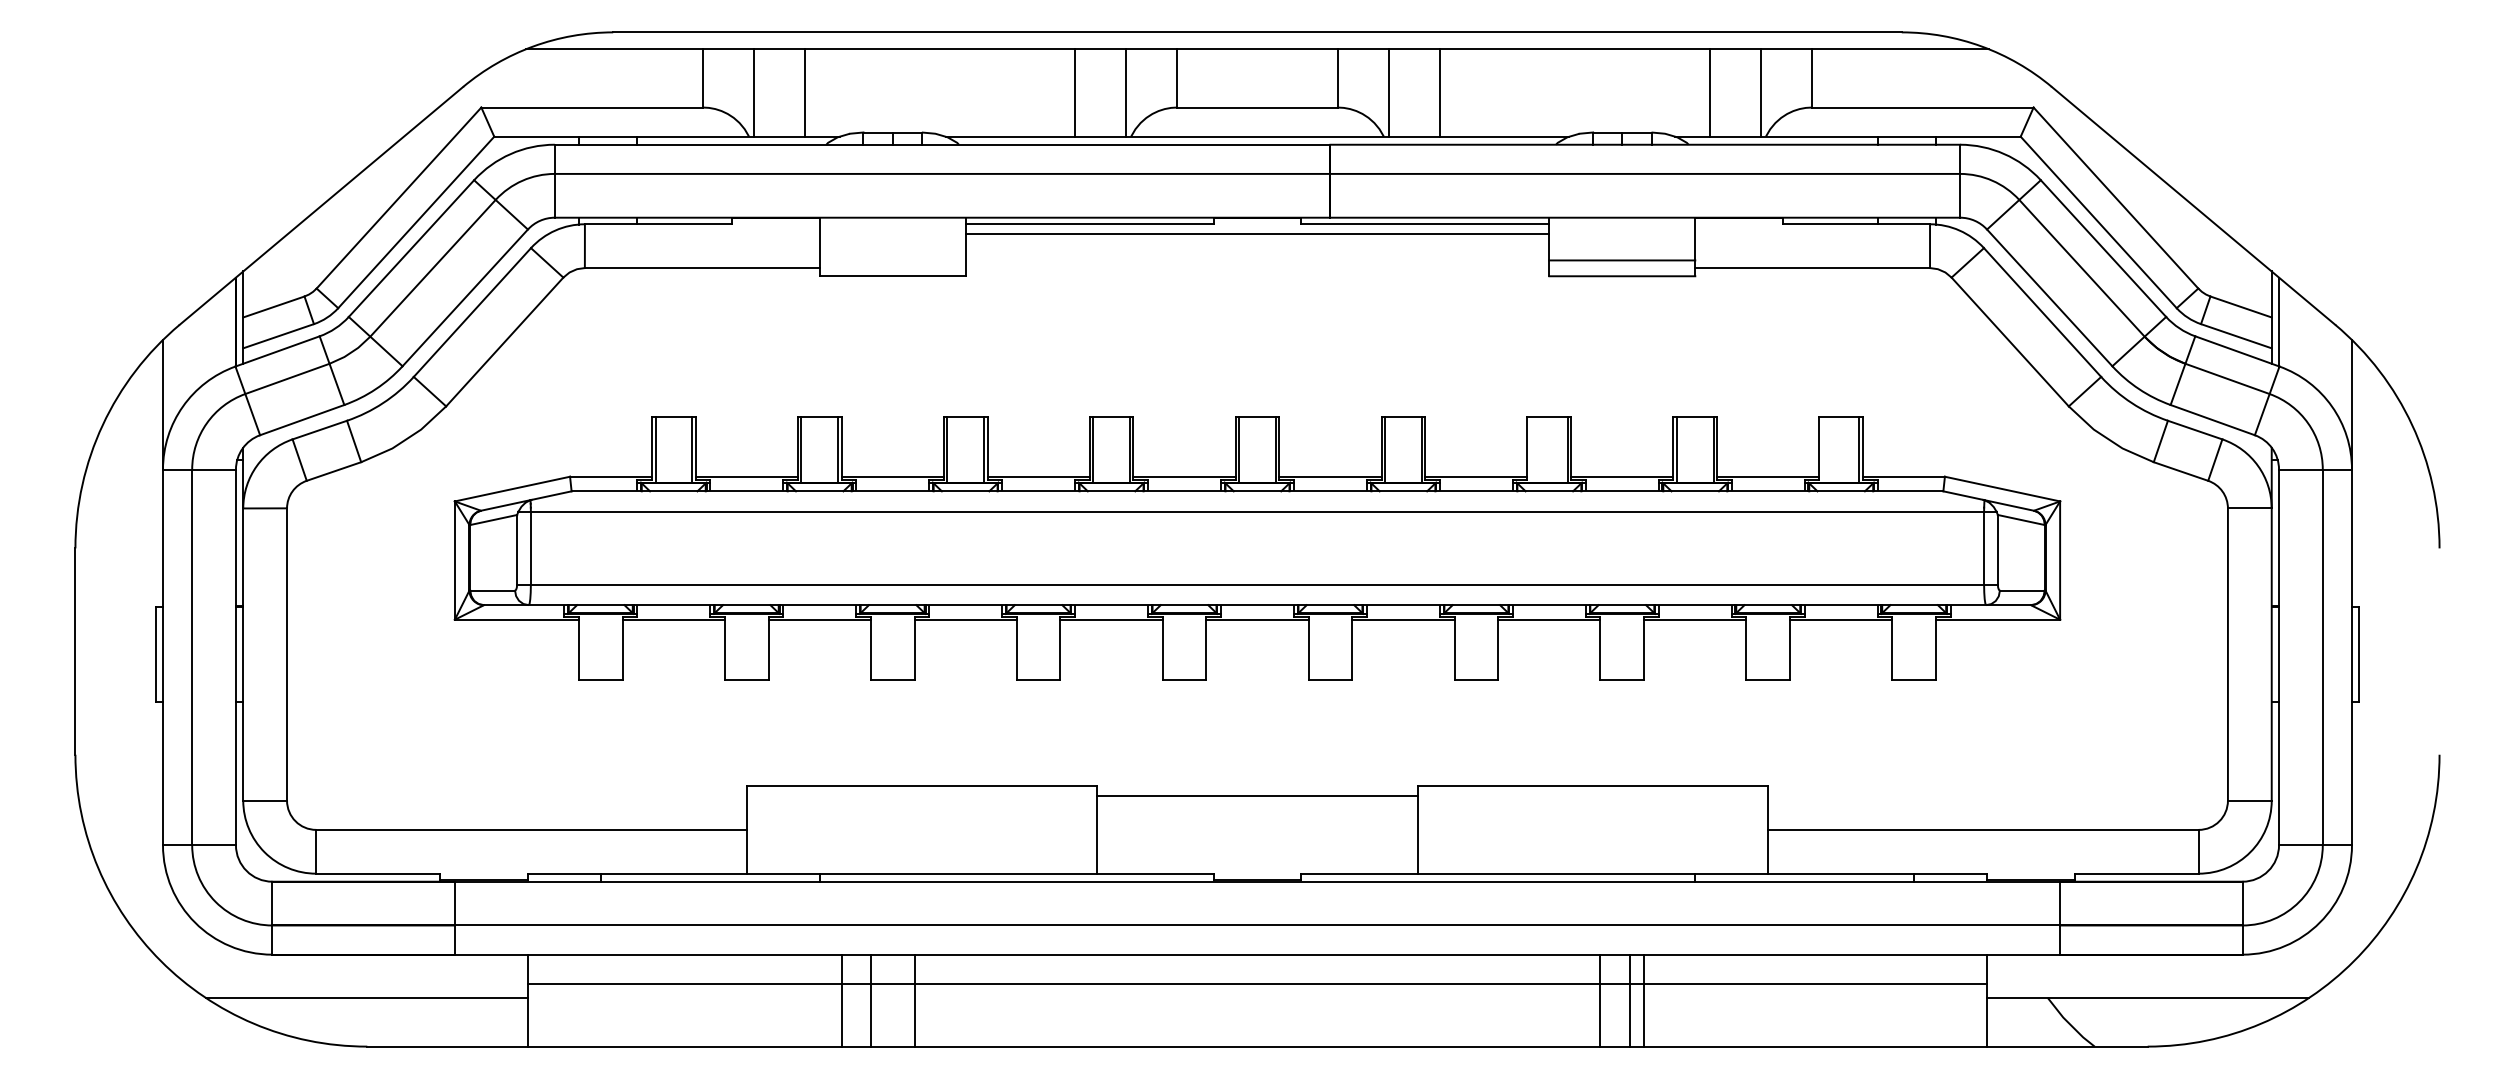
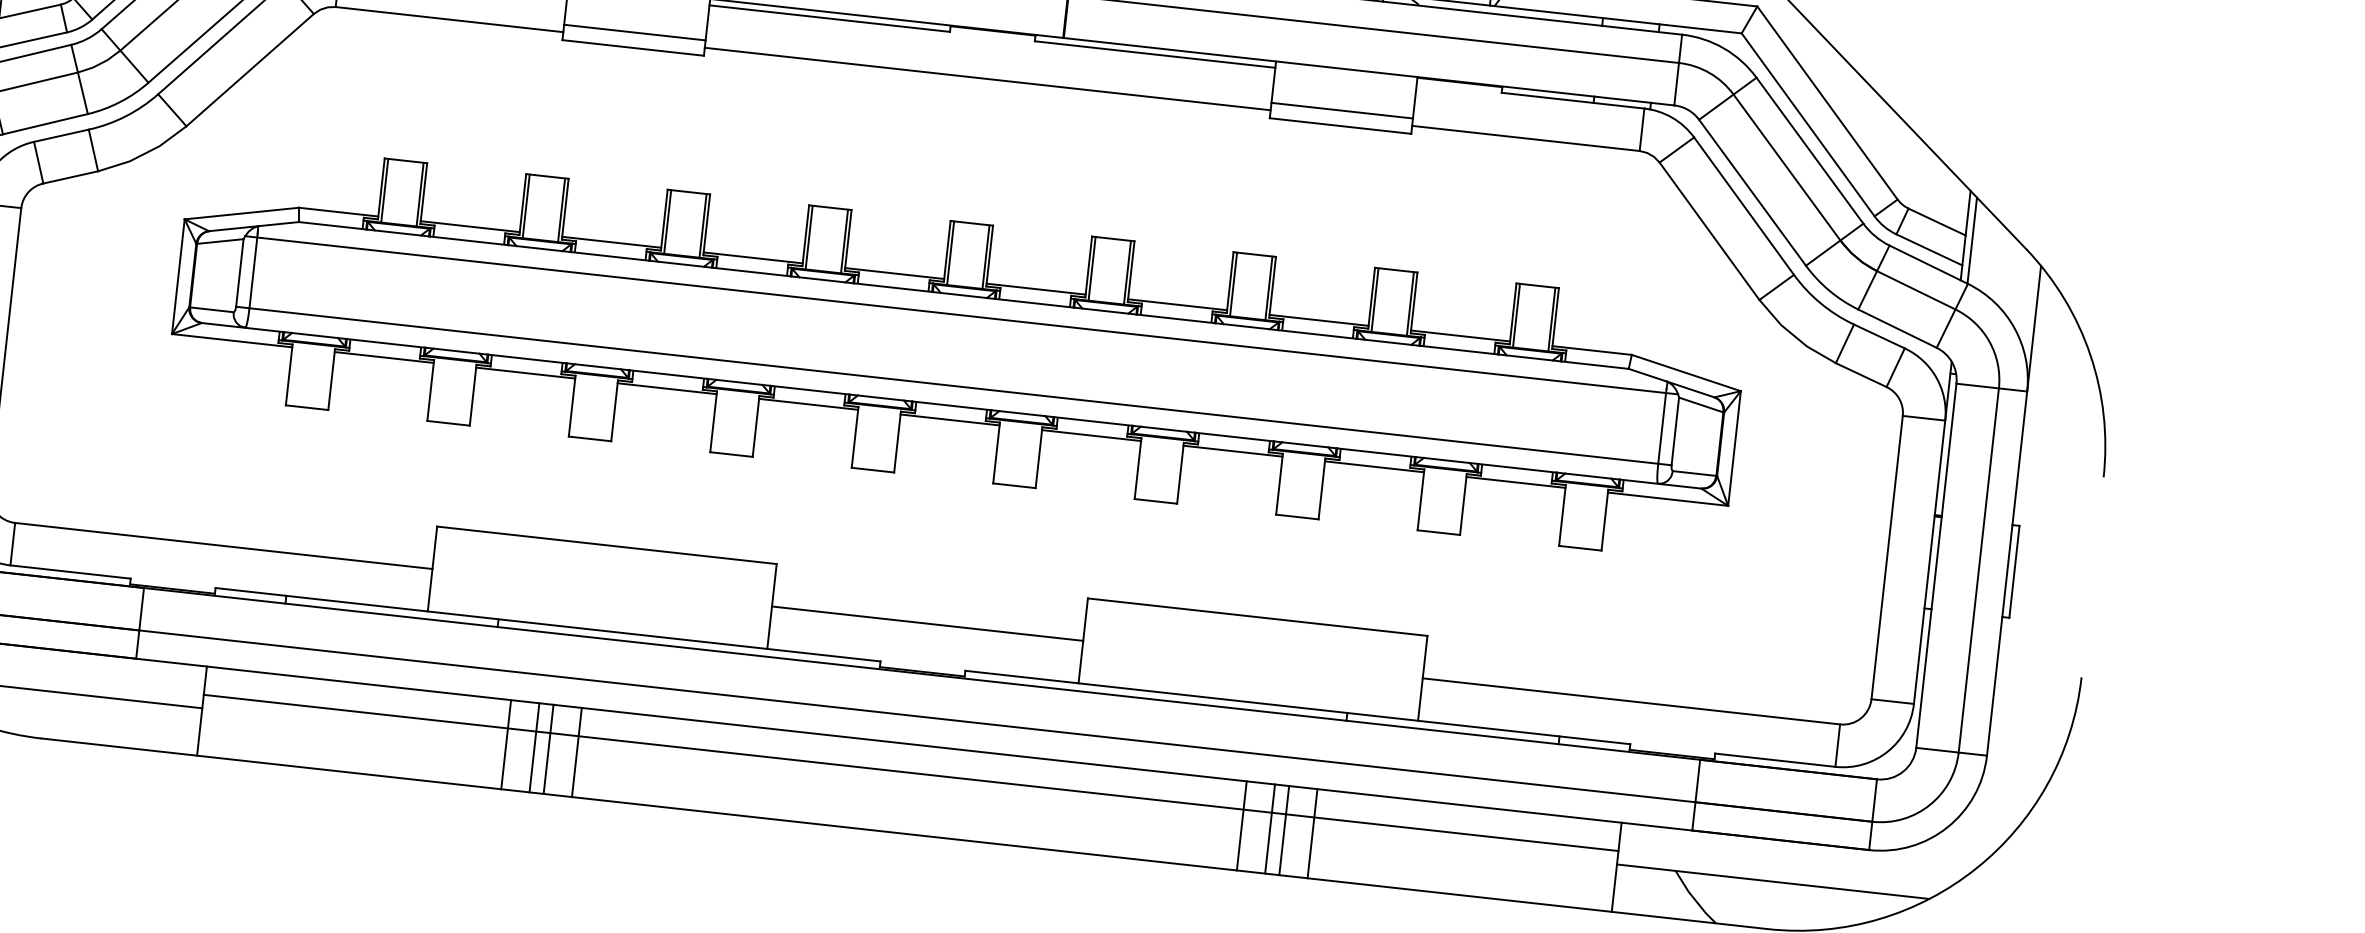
line: (1257, 234) -> (987, 79), moved
line: (892, 260) -> (634, 32), added
line: (1531, 449) -> (1233, 284), added
line: (1822, 449) -> (1516, 315), added
line: (1257, 795) -> (927, 623), moved
line: (885, 1000) -> (548, 749), added
line: (1673, 1000) -> (1312, 833), added

